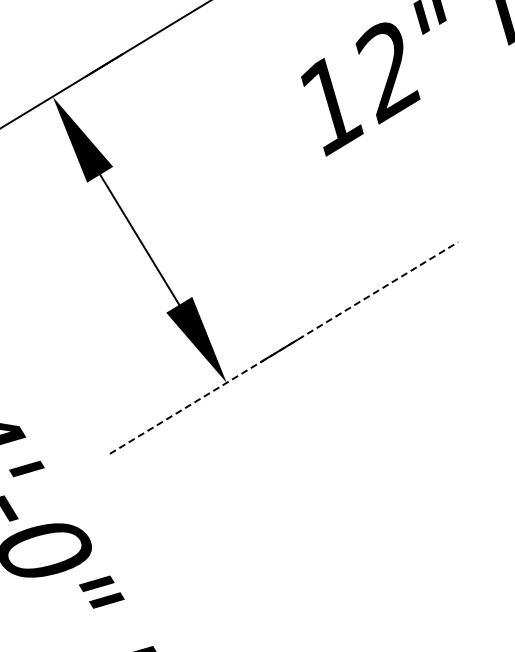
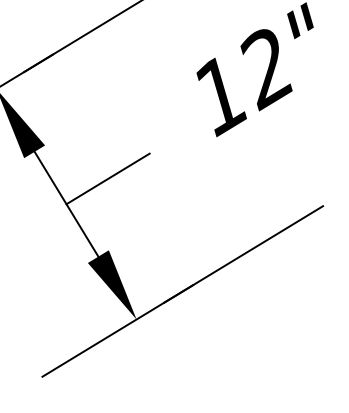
line: (190, 208) -> (107, 179), added
line: (284, 348) -> (183, 291), dashed -> solid

